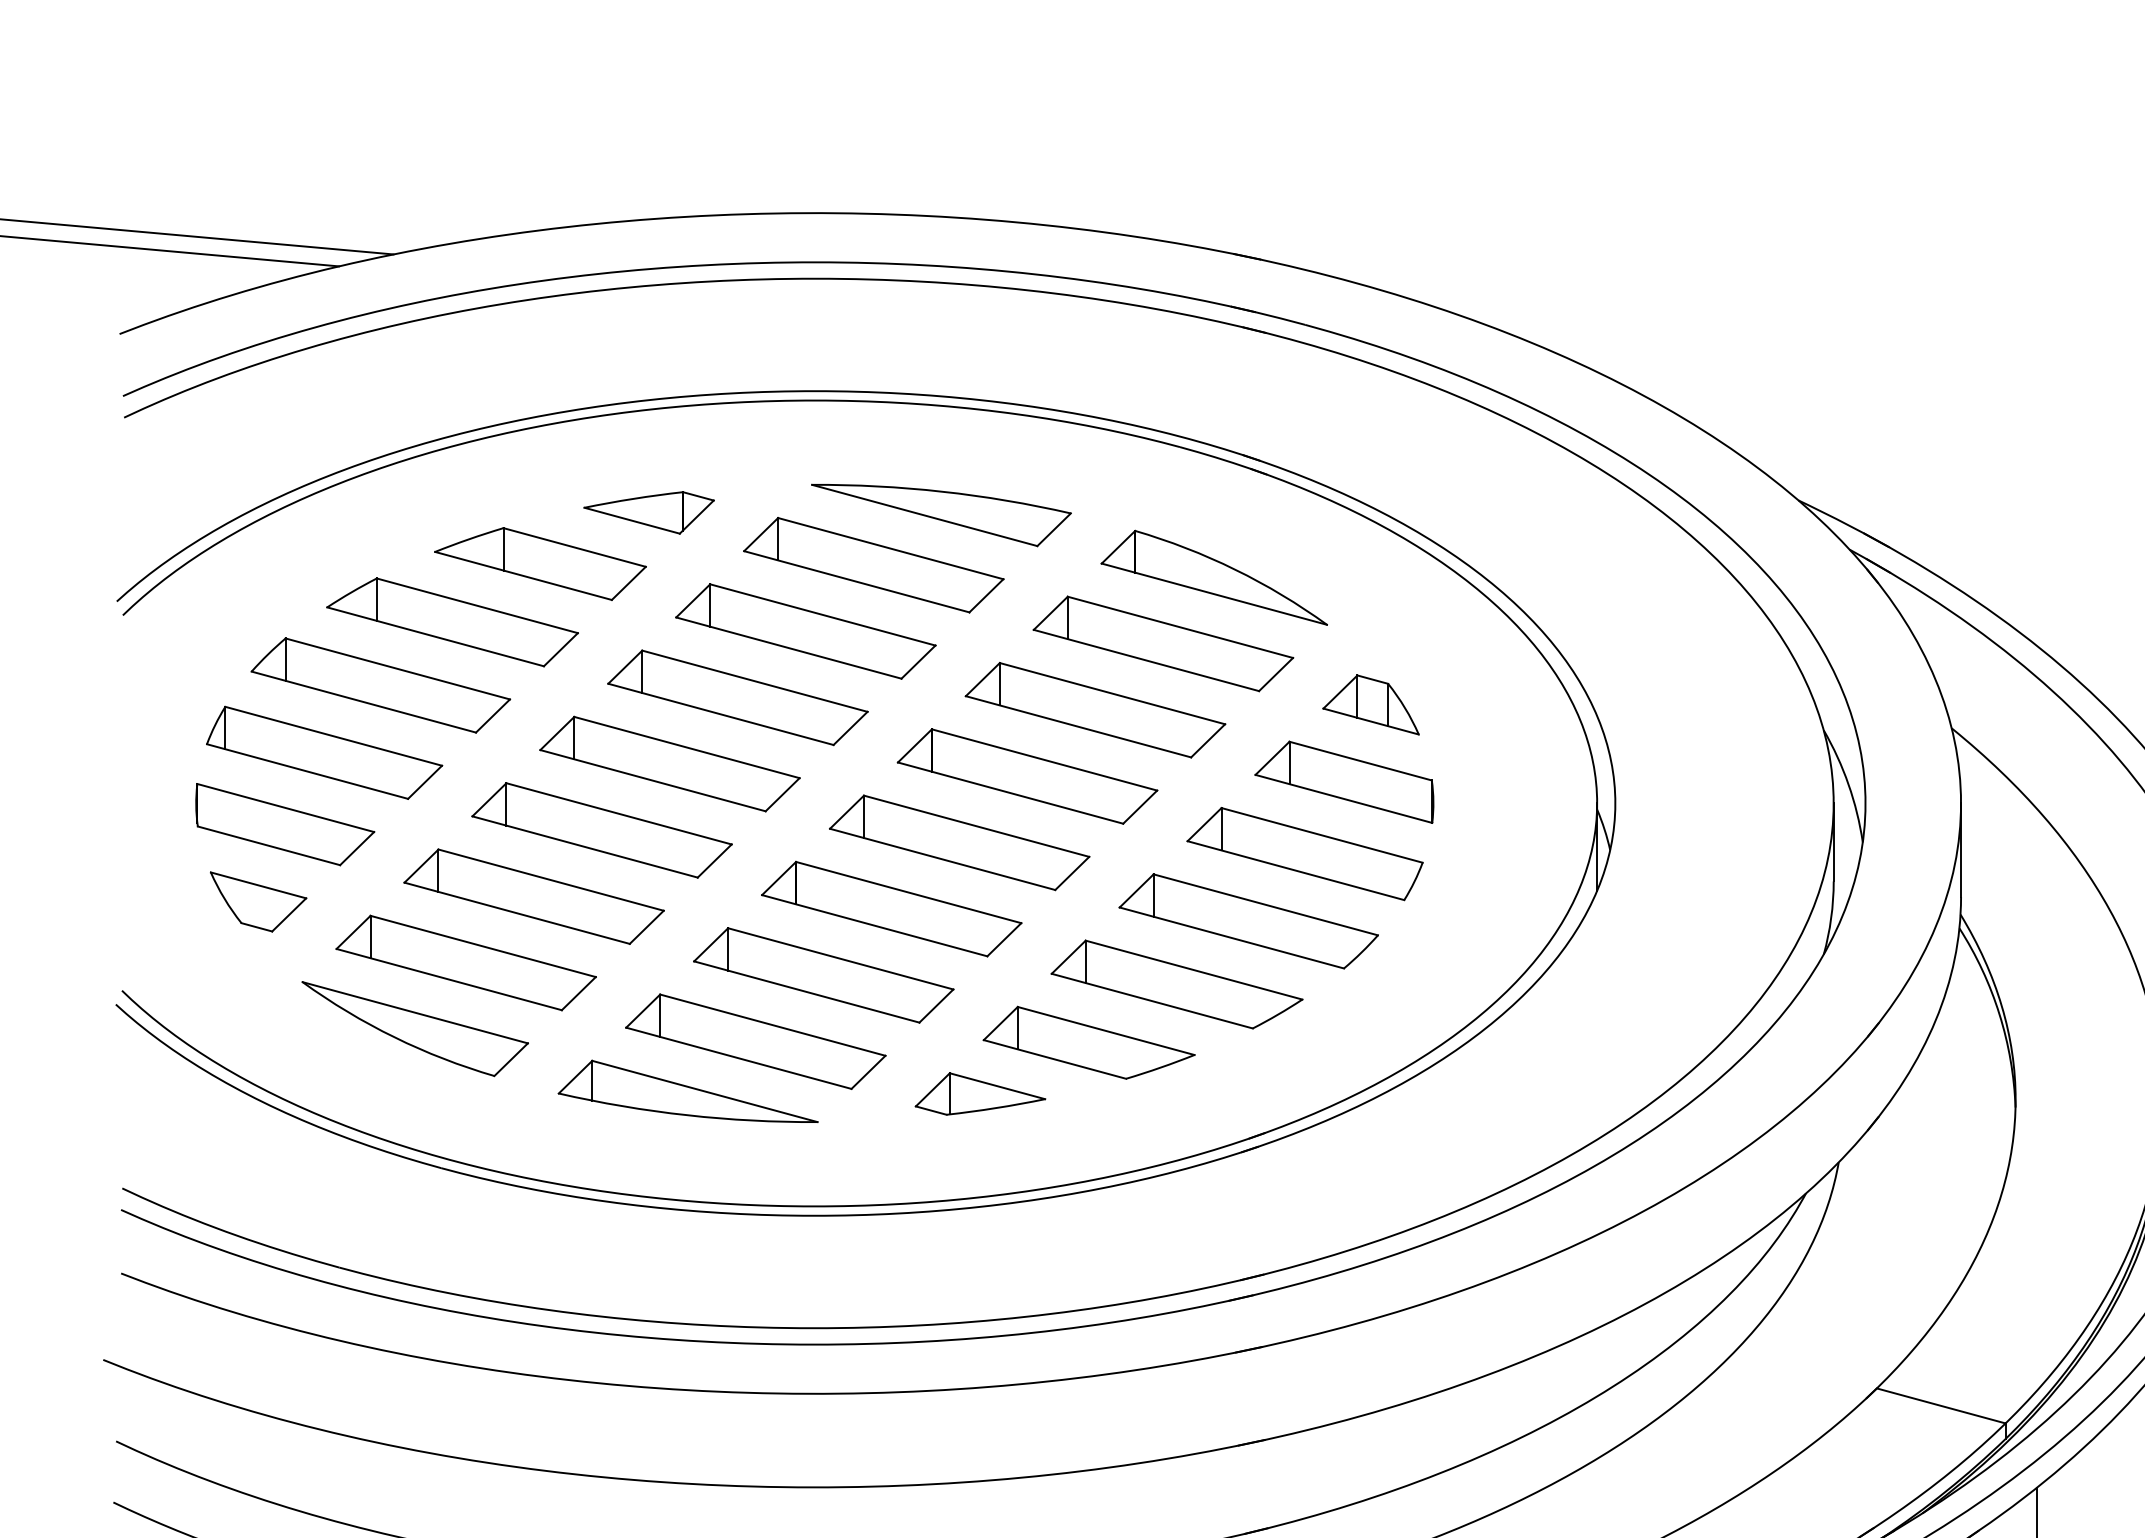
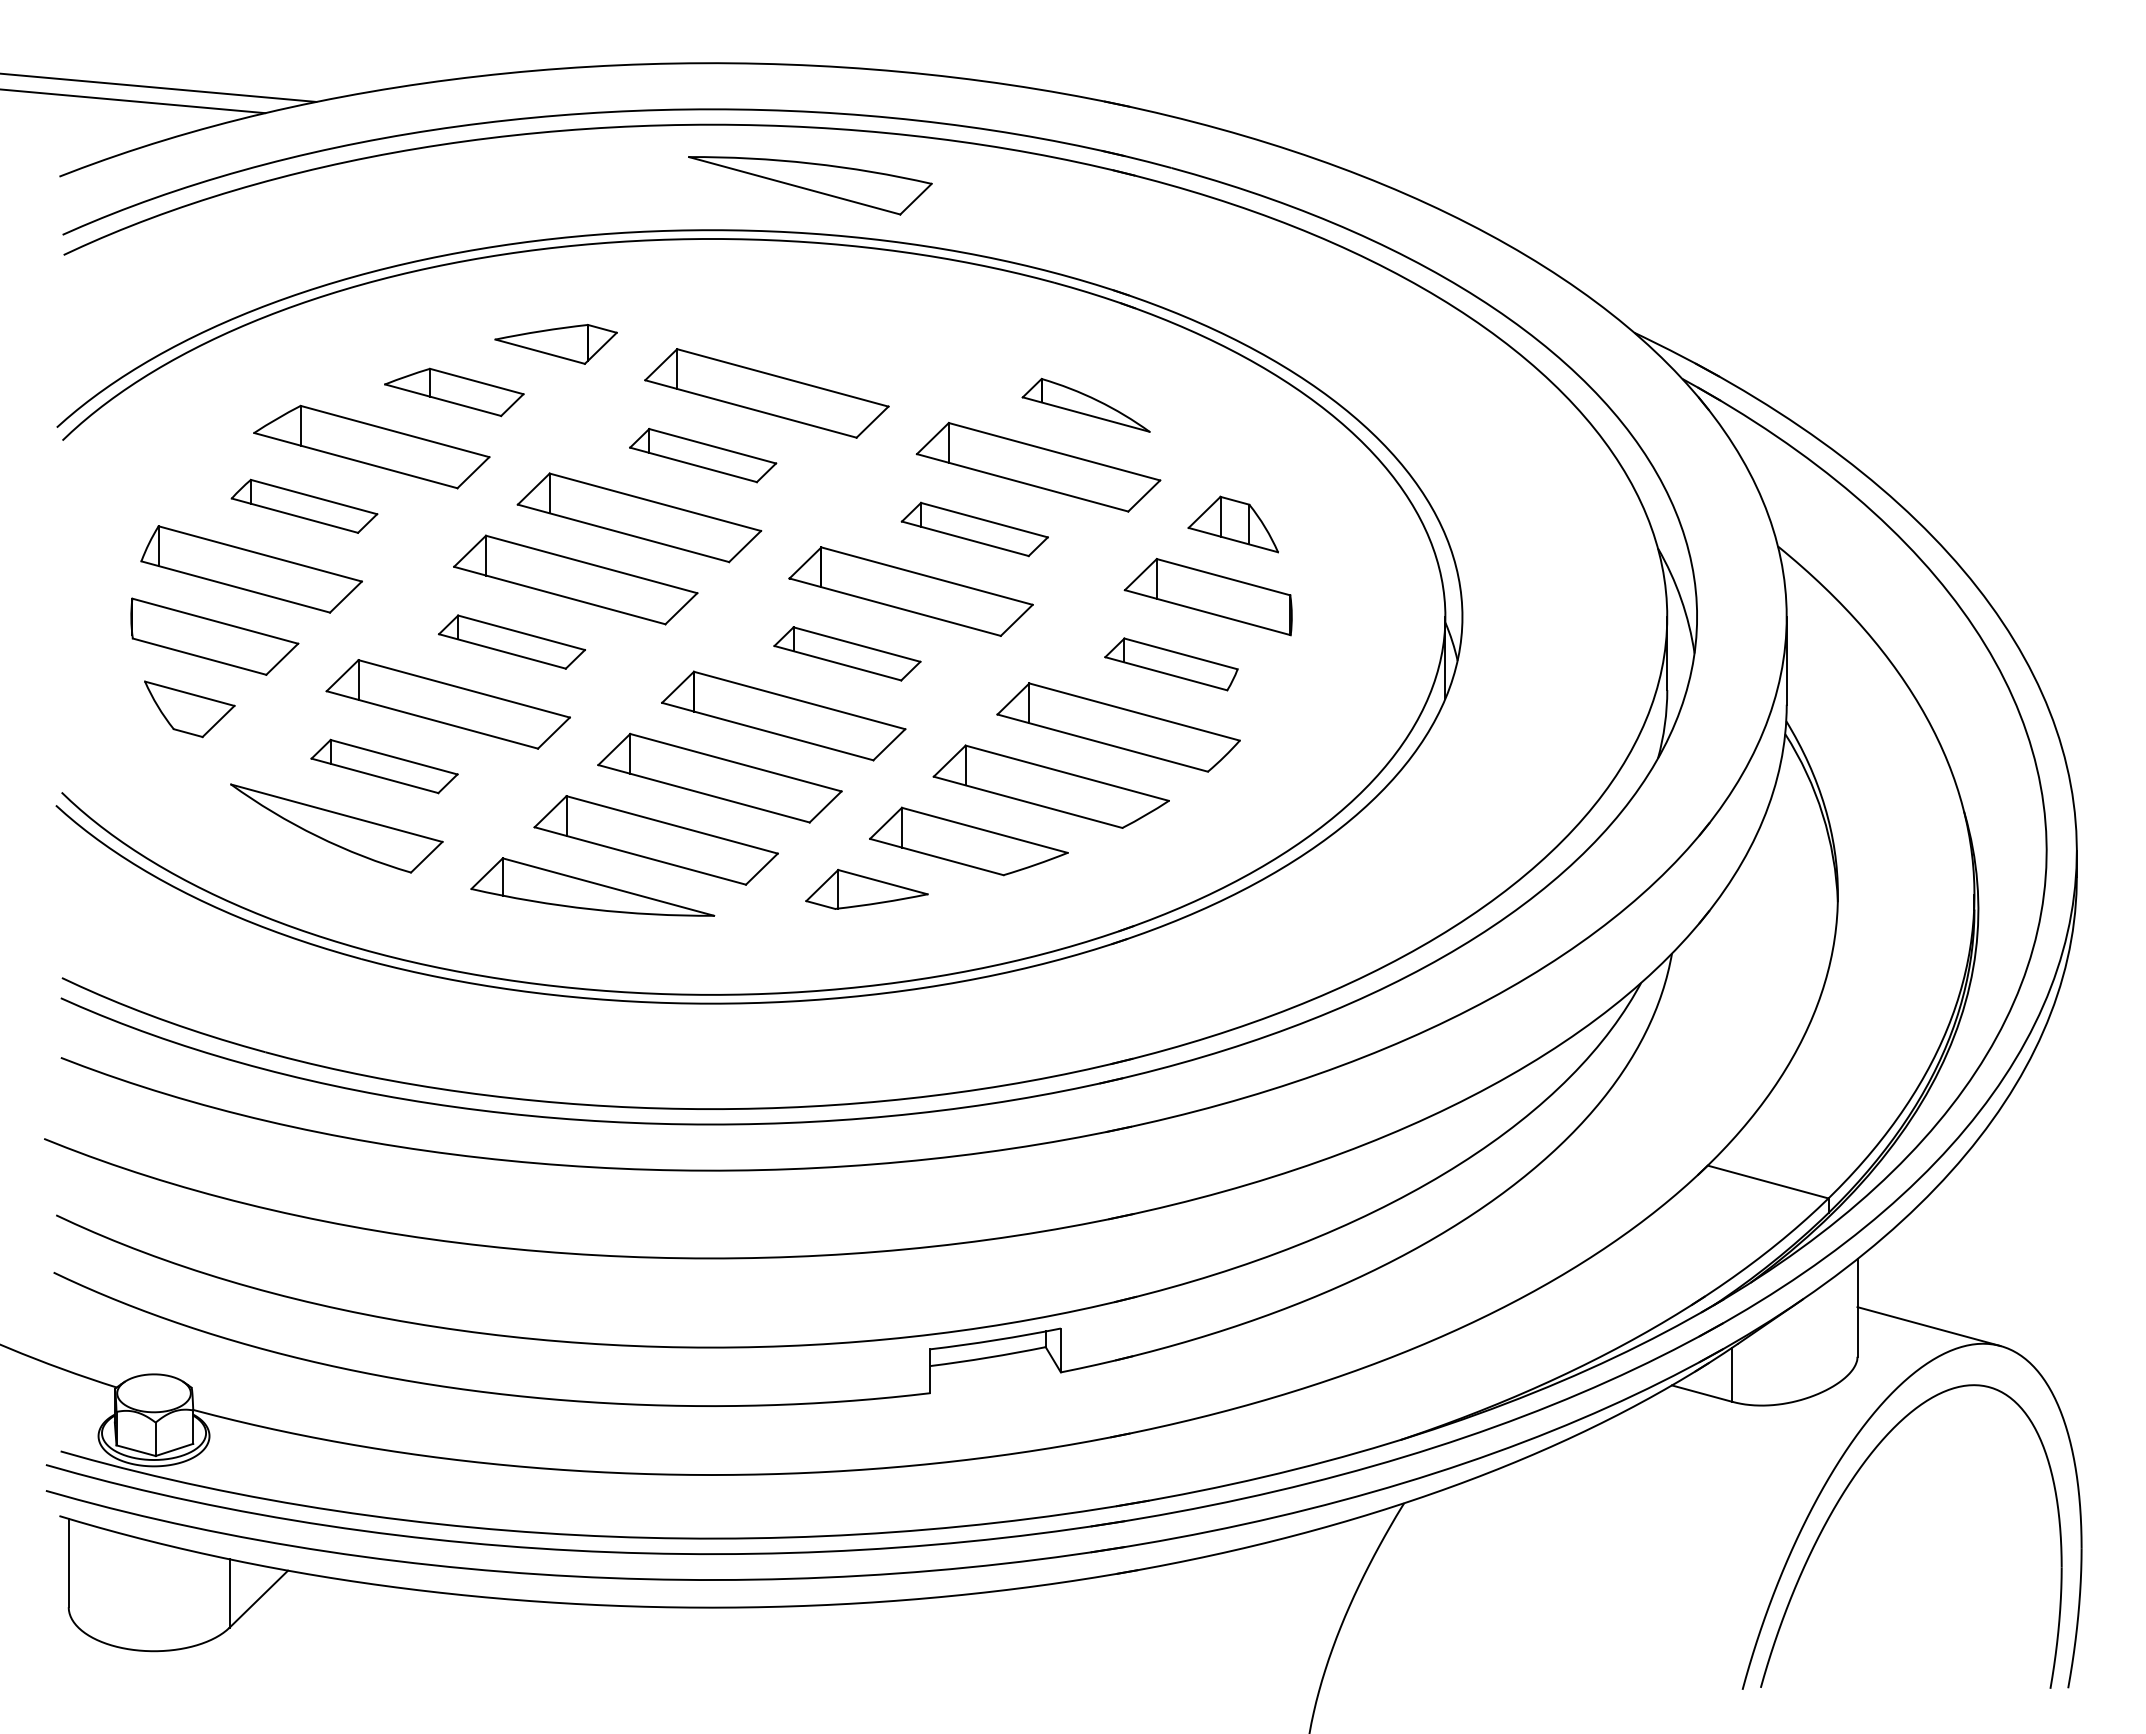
part: (941, 515) -> (810, 185), moved
part: (540, 564) -> (454, 392), size x0.7
part: (1213, 578) -> (1085, 405), size x0.6
part: (805, 631) -> (702, 455), size x0.6
part: (380, 685) -> (304, 506), size x0.6
part: (1095, 710) -> (974, 529), size x0.6
part: (601, 829) -> (511, 641), size x0.6
part: (959, 842) -> (847, 653), size x0.6
part: (1305, 854) -> (1171, 664), size x0.6
part: (466, 962) -> (384, 766), size x0.6

